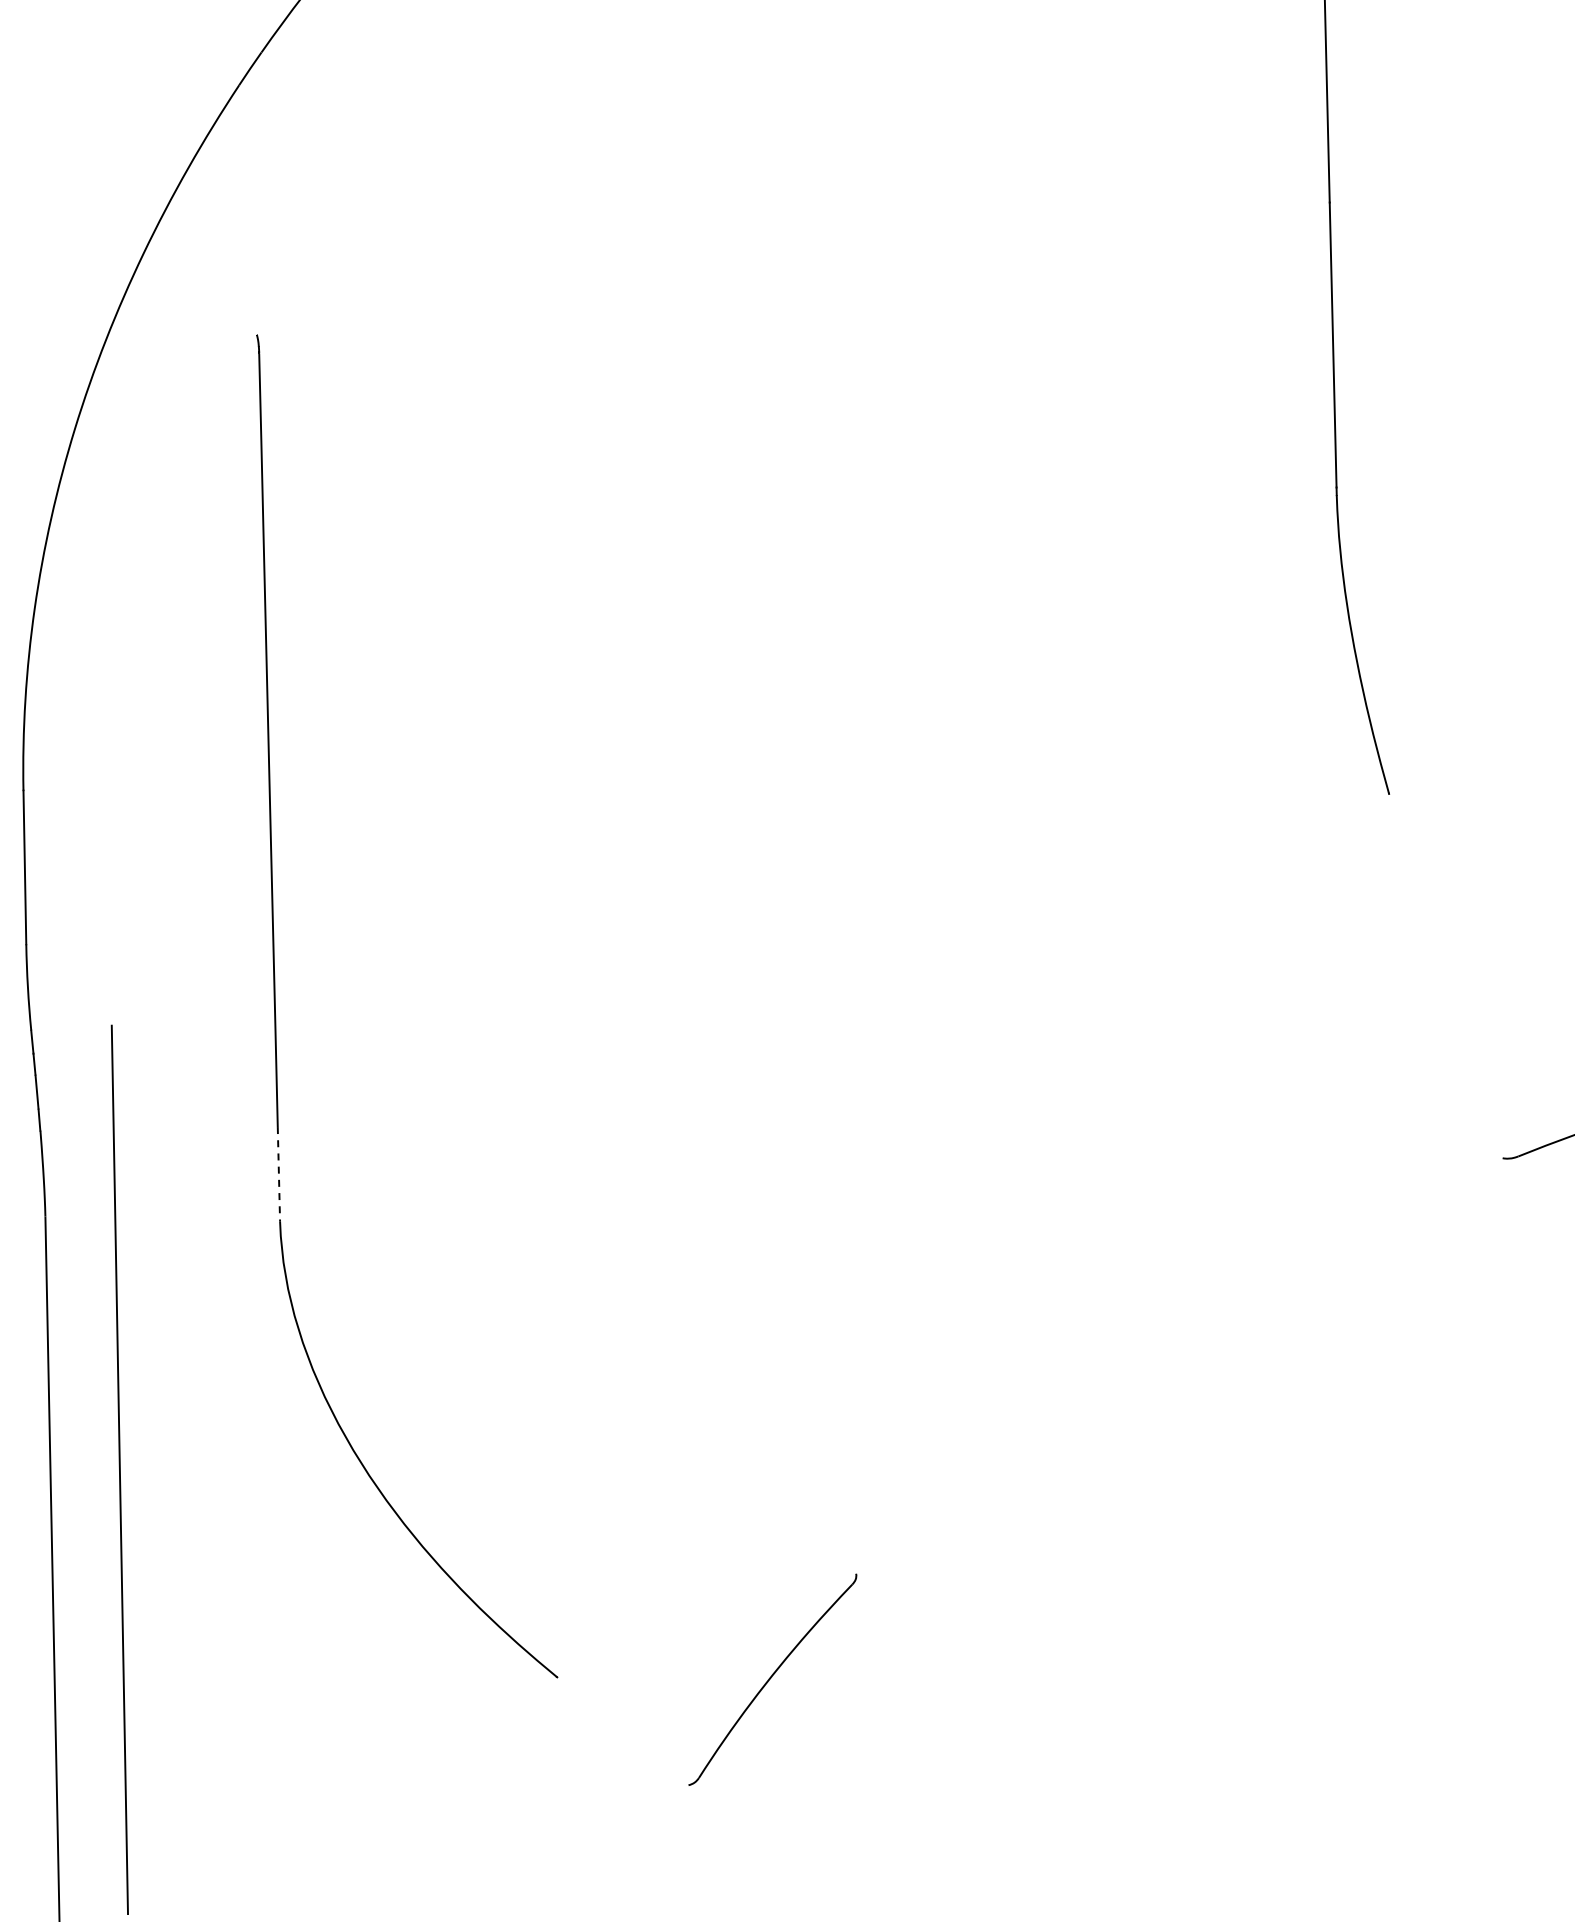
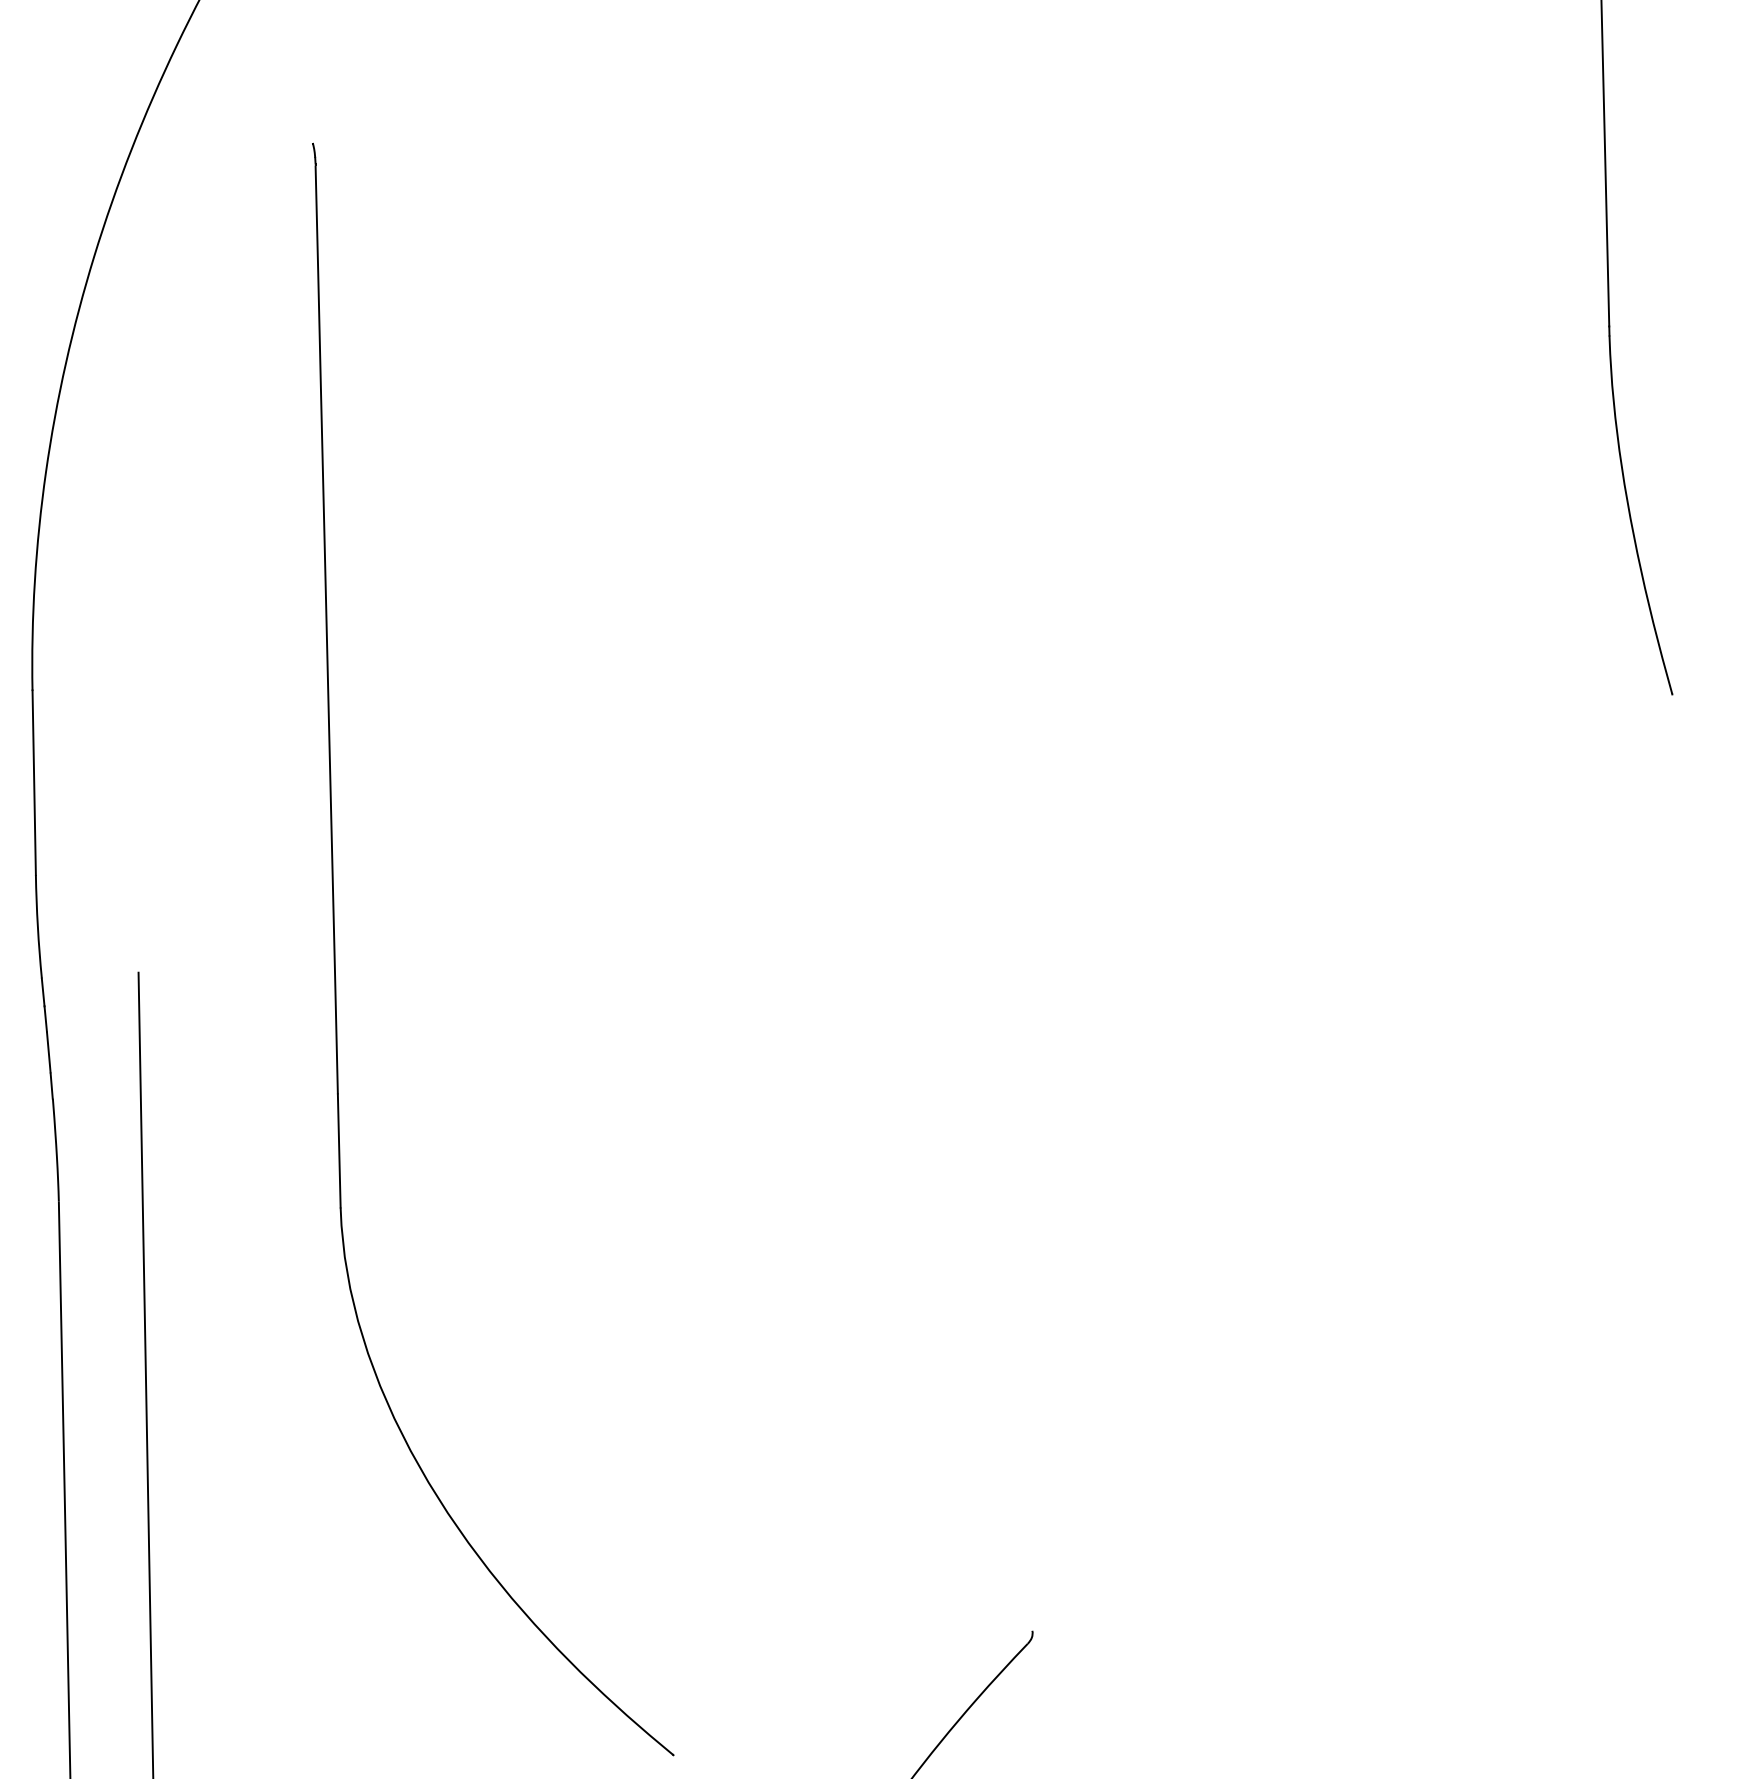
line: (278, 1174) -> (338, 1151), dashed -> solid

